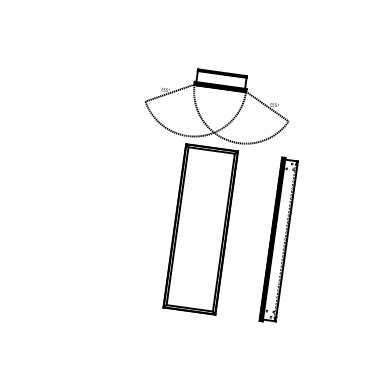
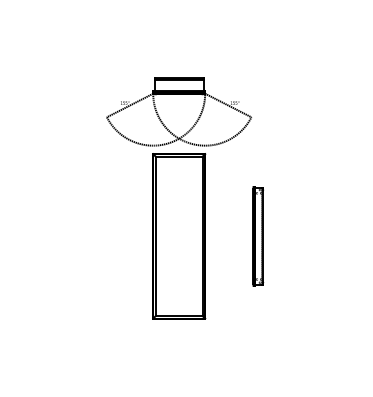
part: (279, 240) -> (258, 236), size x0.6

